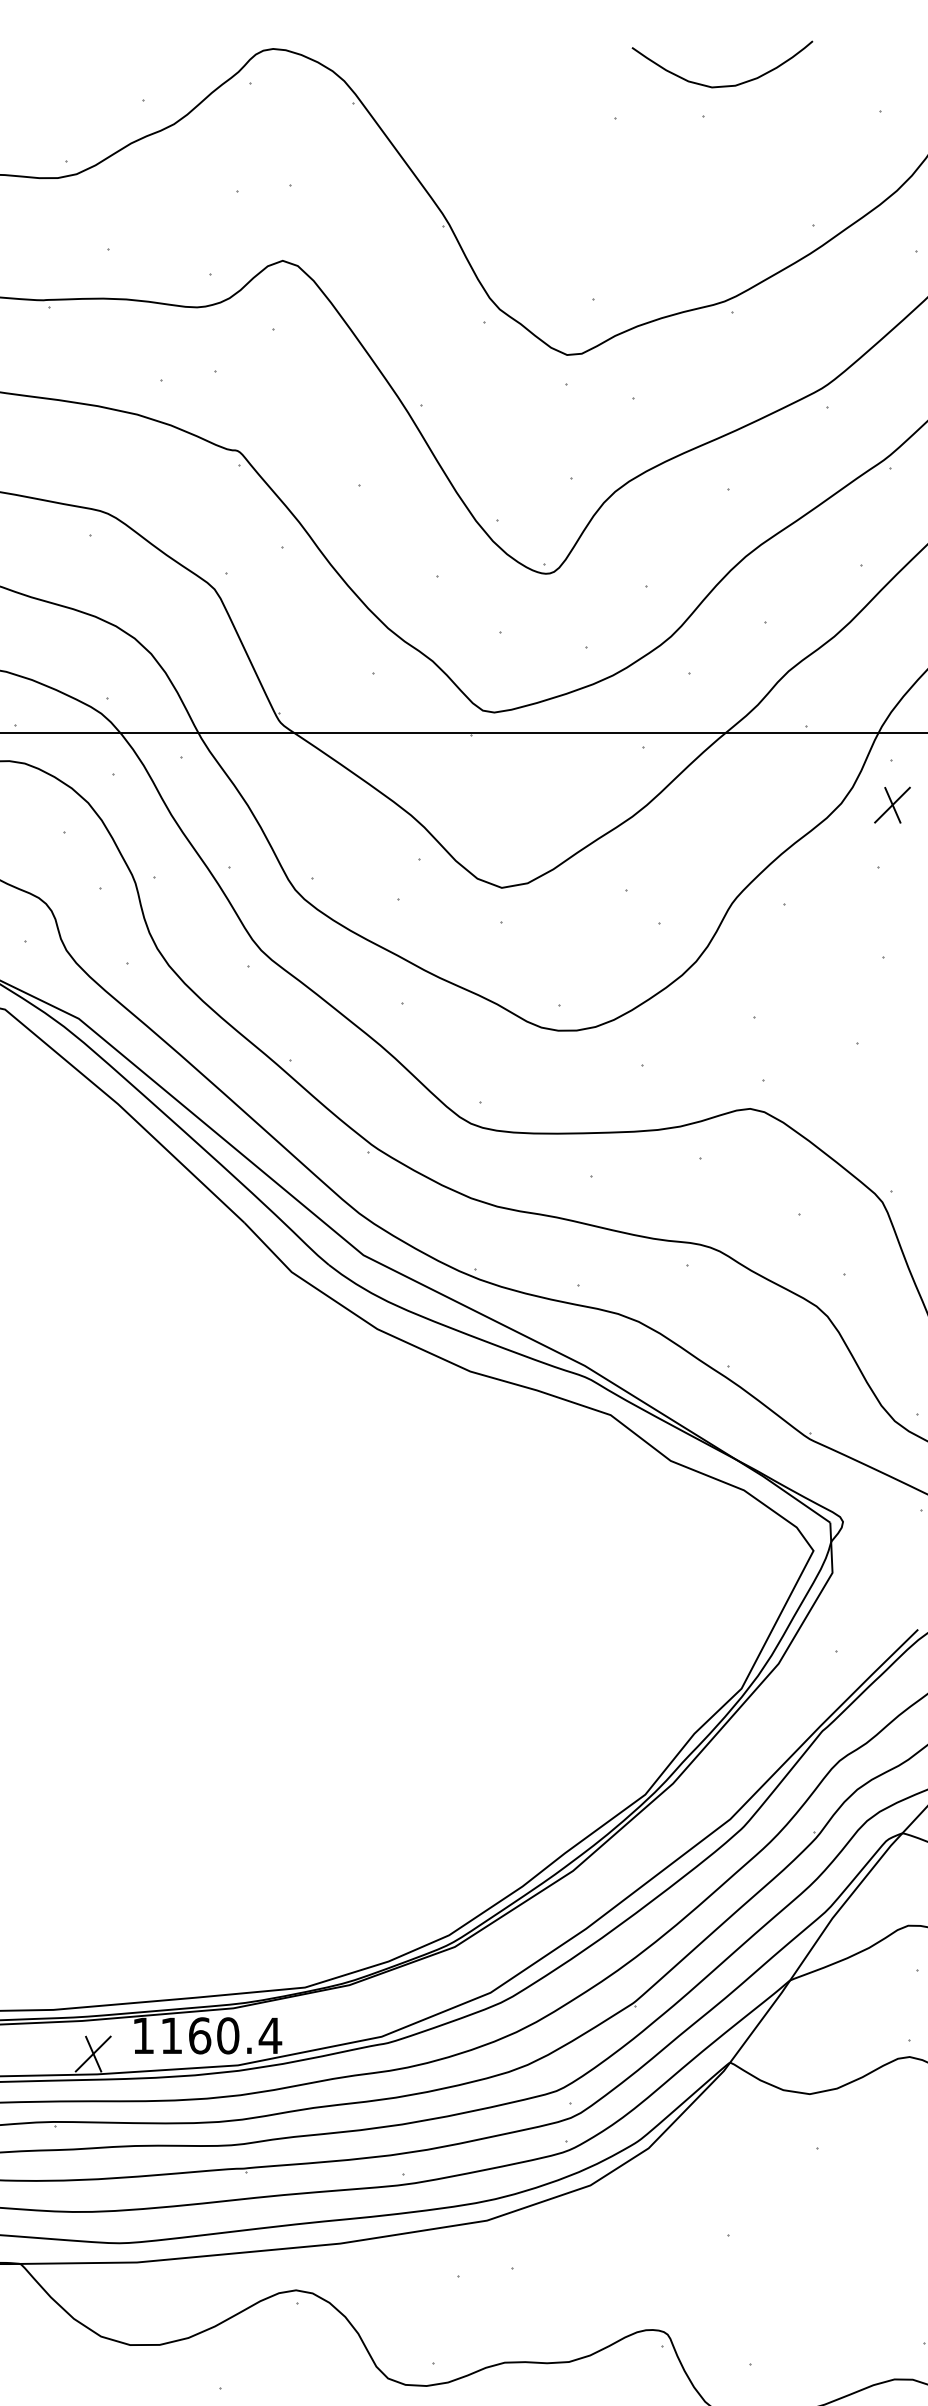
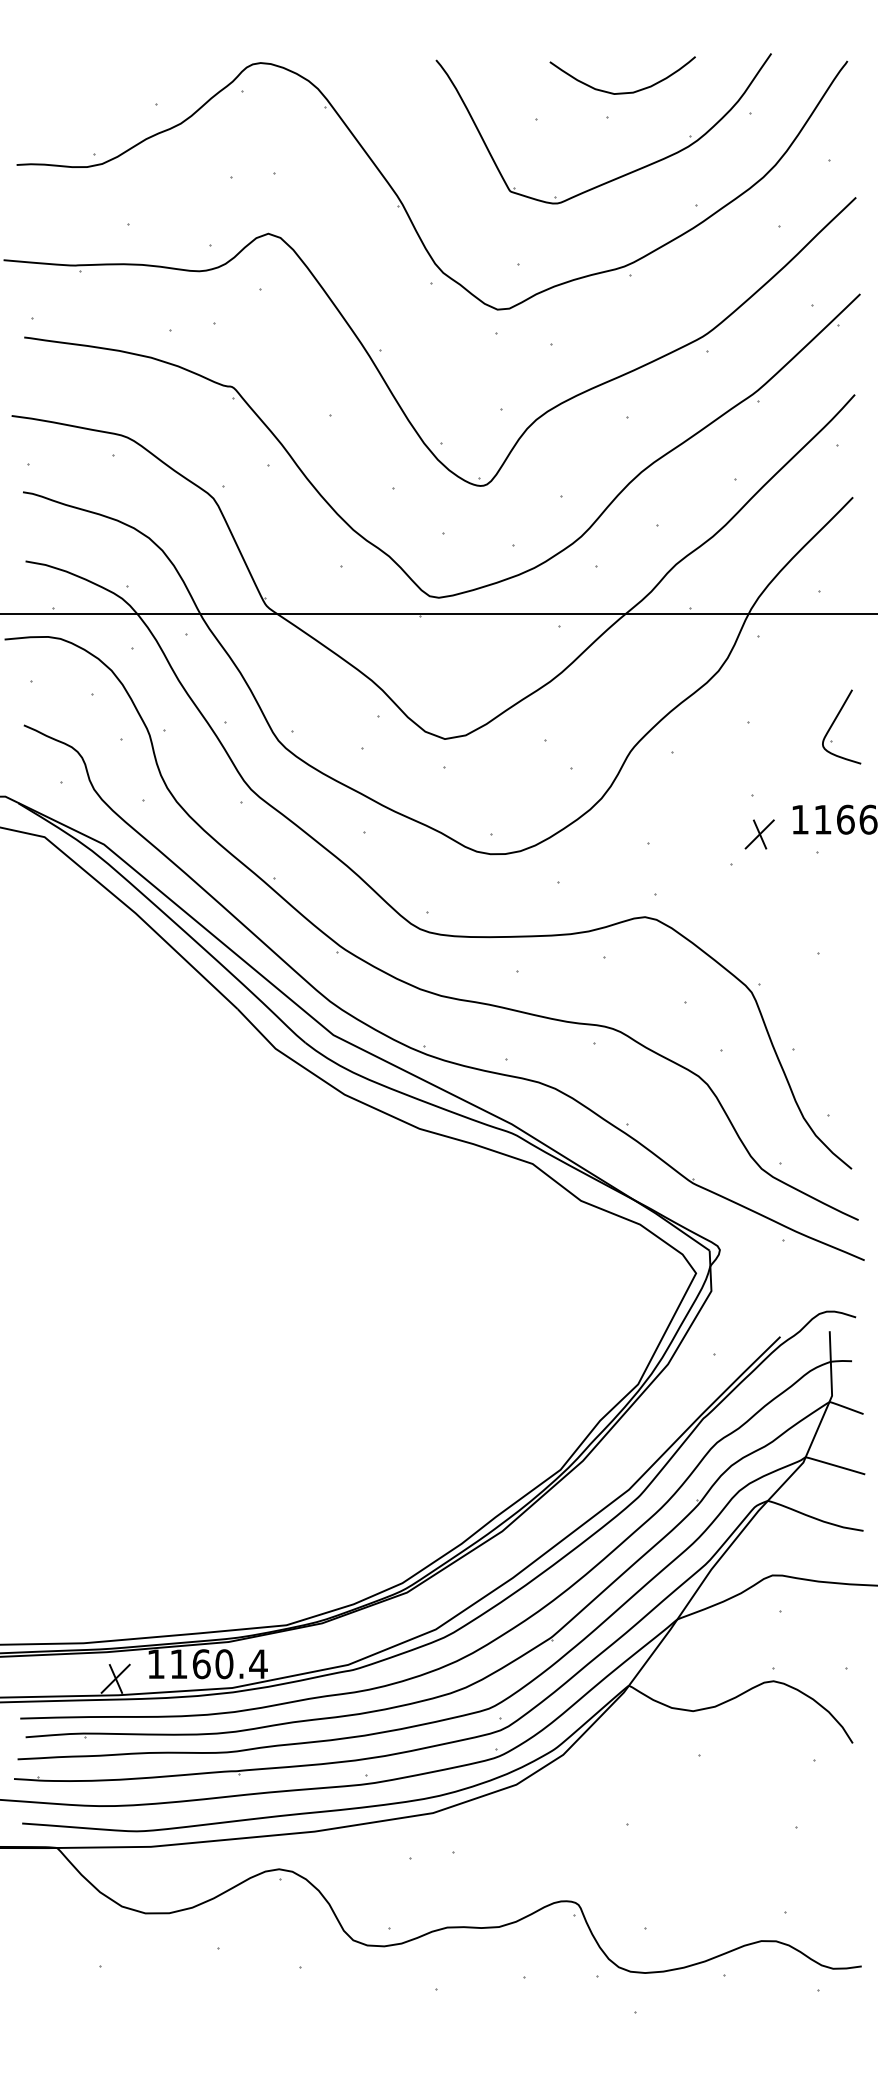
part: (723, 187) -> (623, 174), added
part: (892, 805) -> (759, 834), moved

